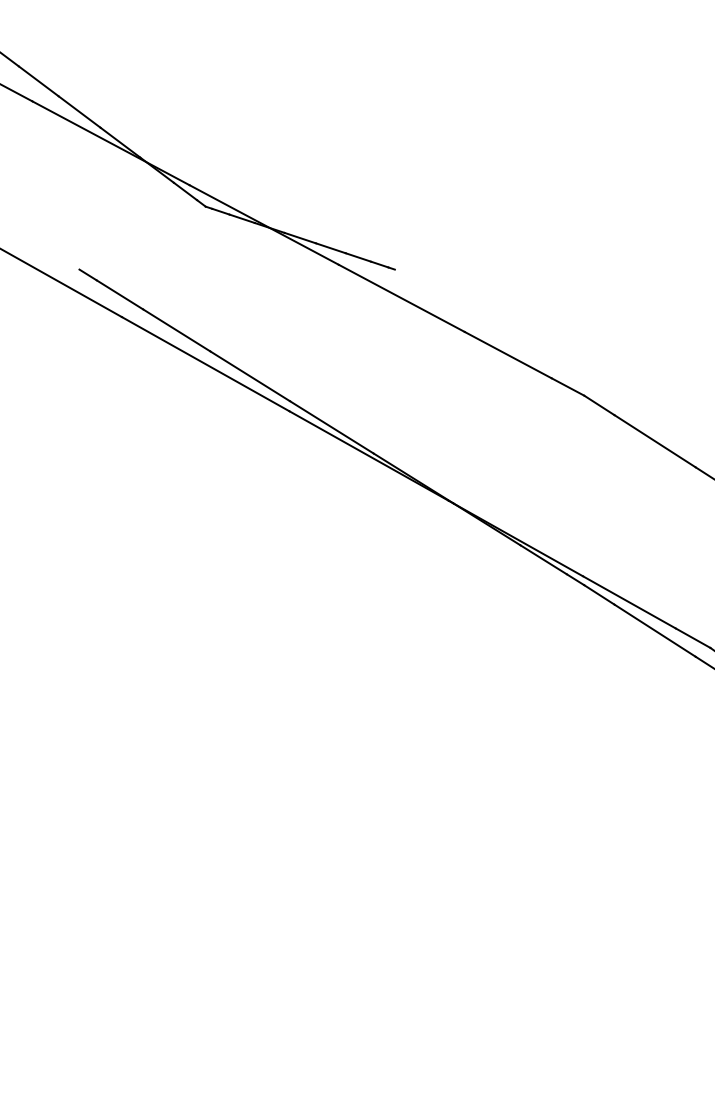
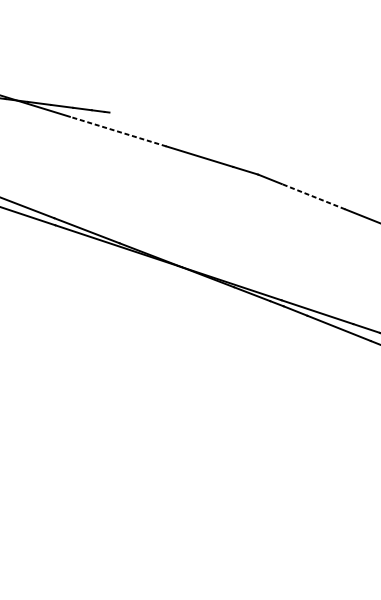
line: (401, 298) -> (117, 131), solid -> dashed
line: (654, 440) -> (313, 196), solid -> dashed

